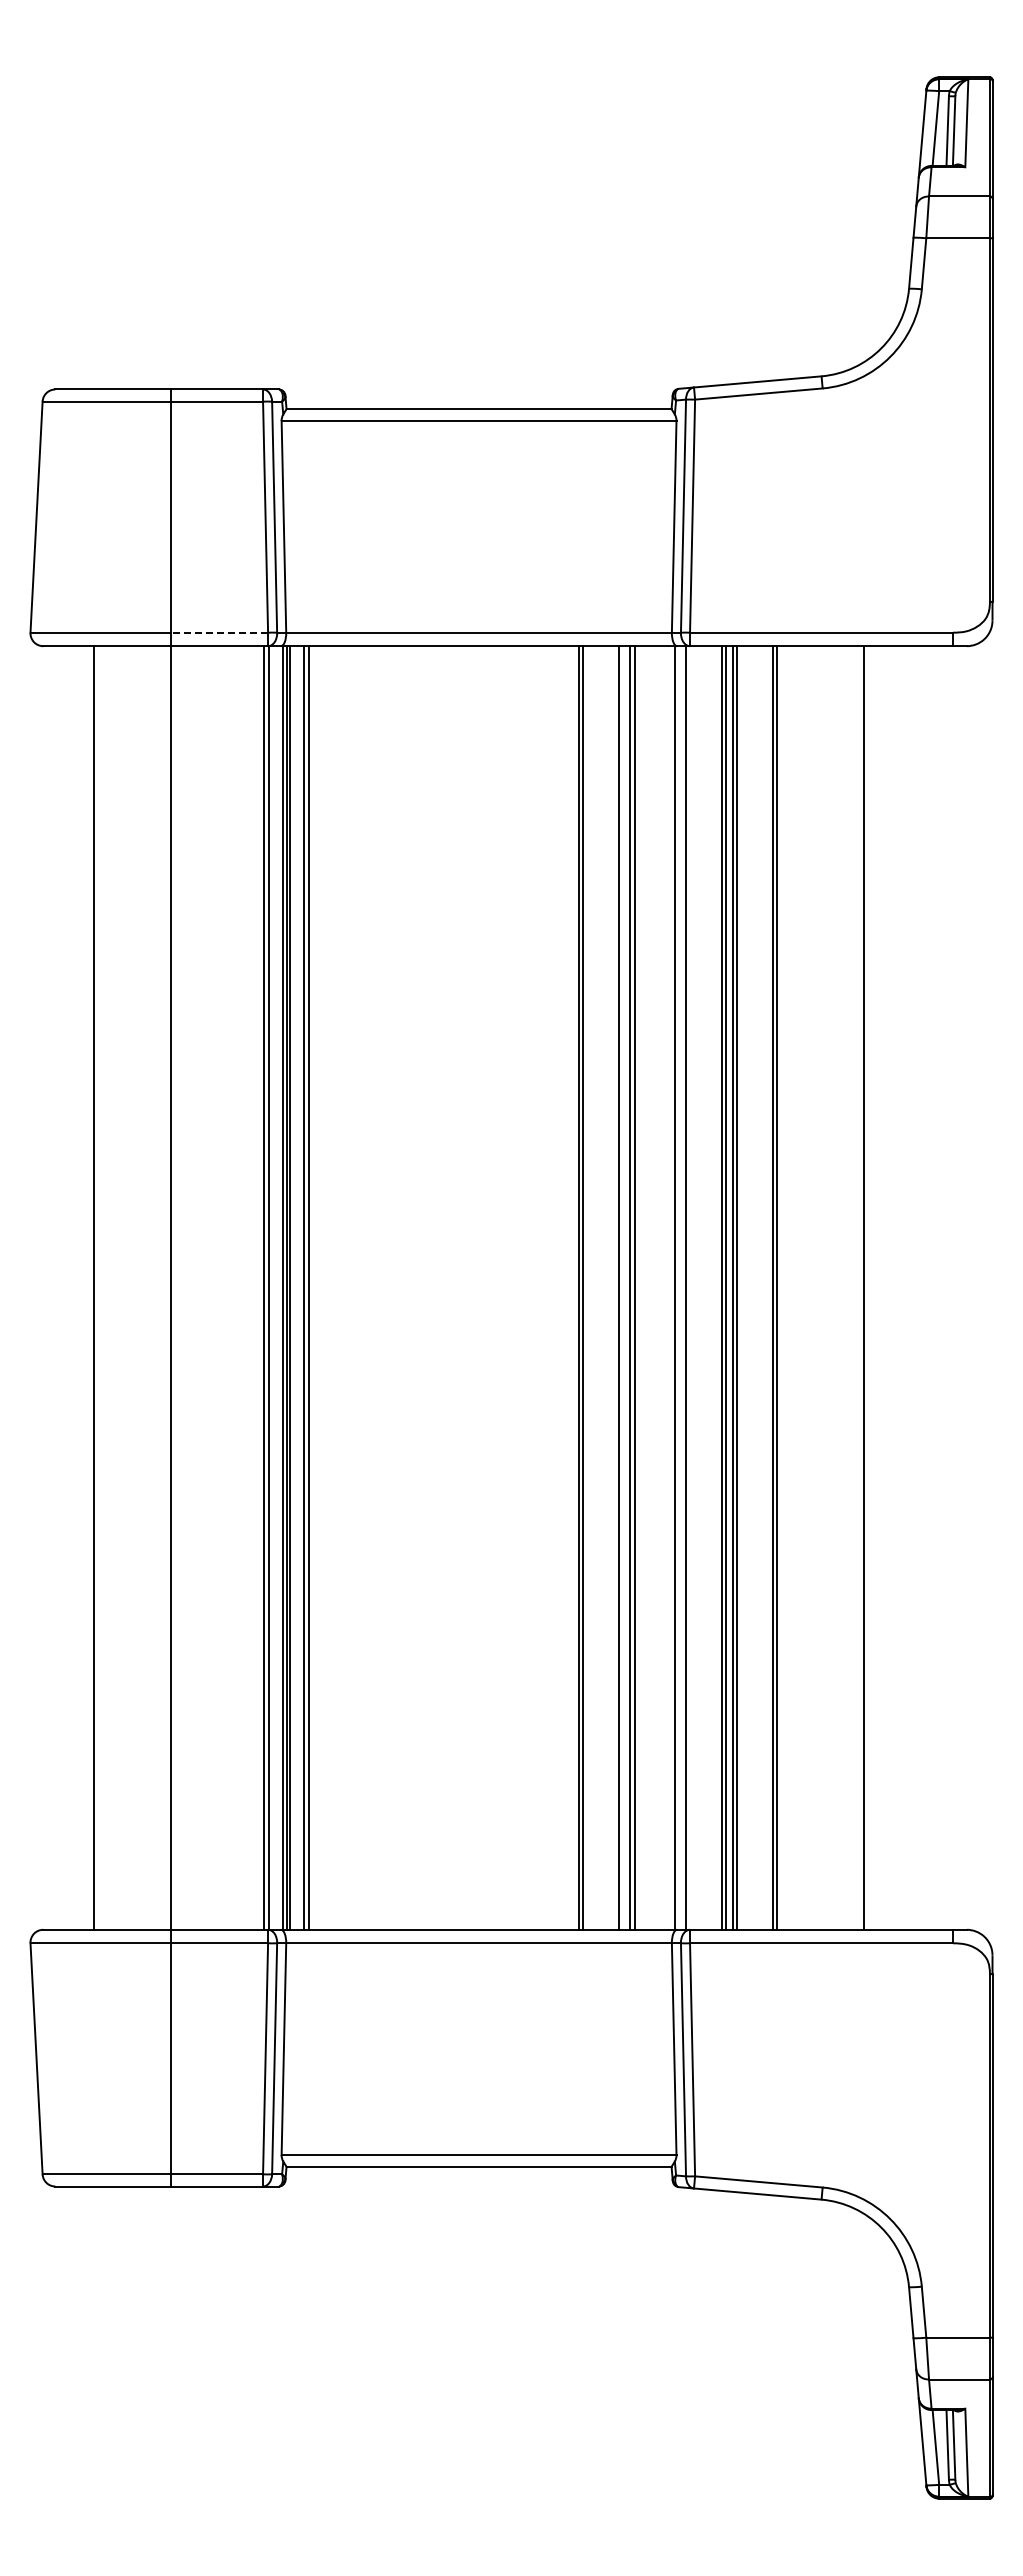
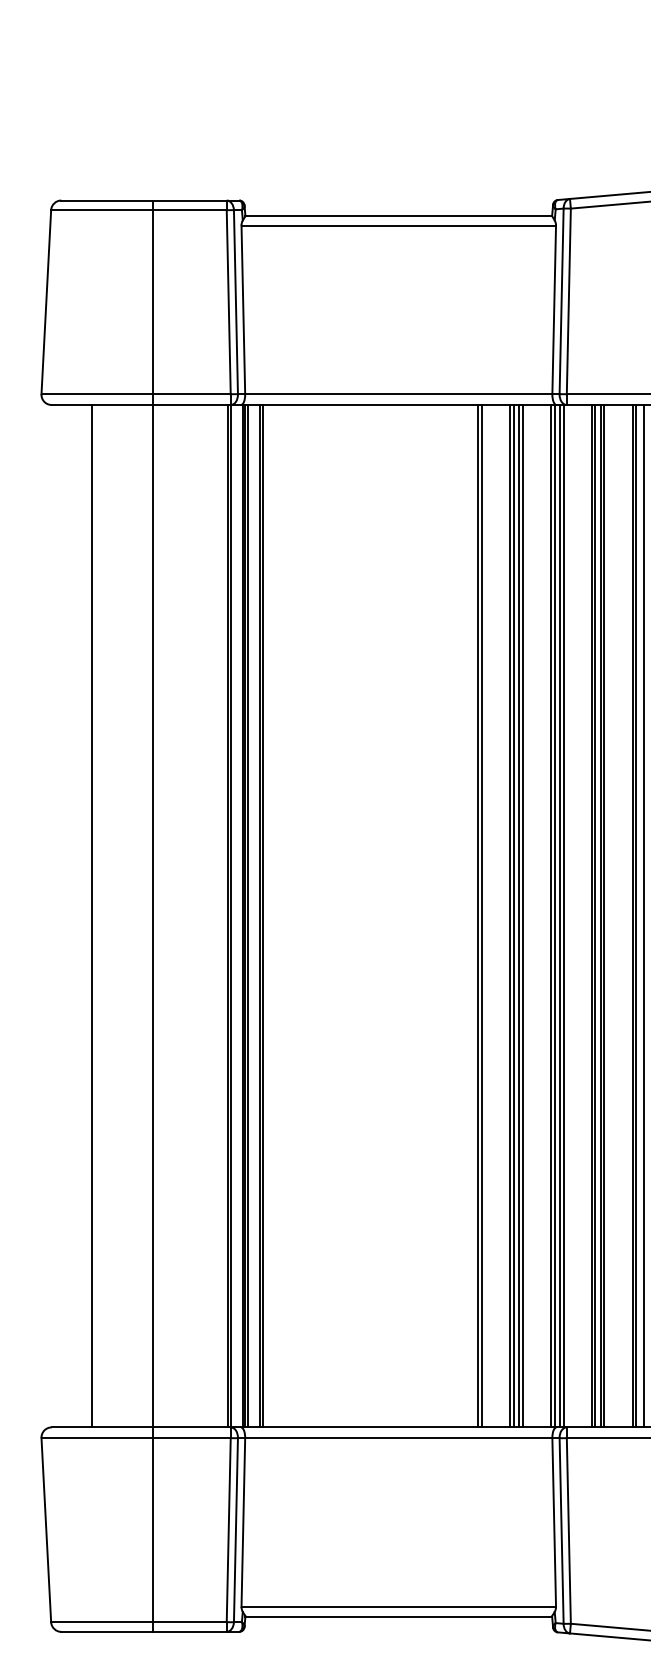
line: (219, 632) -> (192, 394), dashed -> solid
line: (623, 1287) -> (513, 915), added
line: (670, 1287) -> (551, 915), added
line: (681, 1287) -> (560, 915), added
line: (787, 1287) -> (644, 915), added

